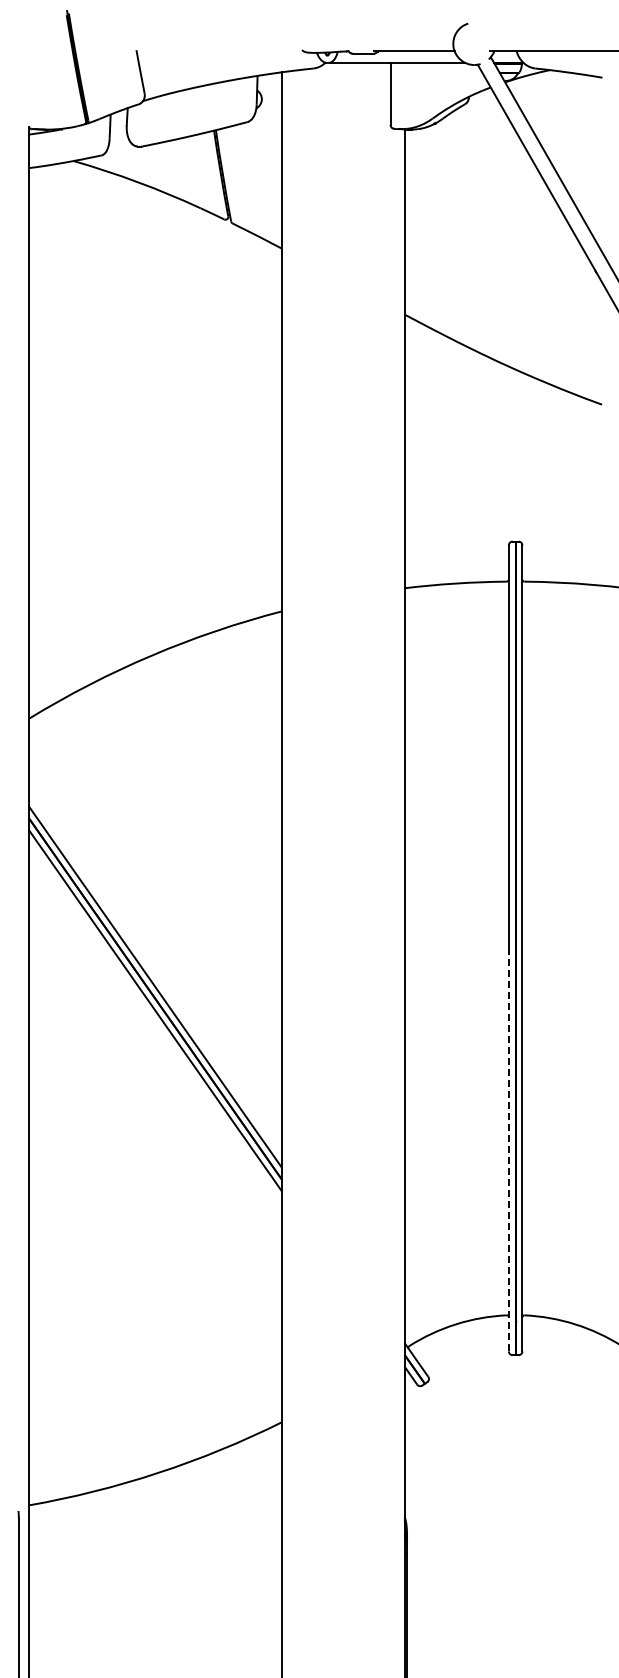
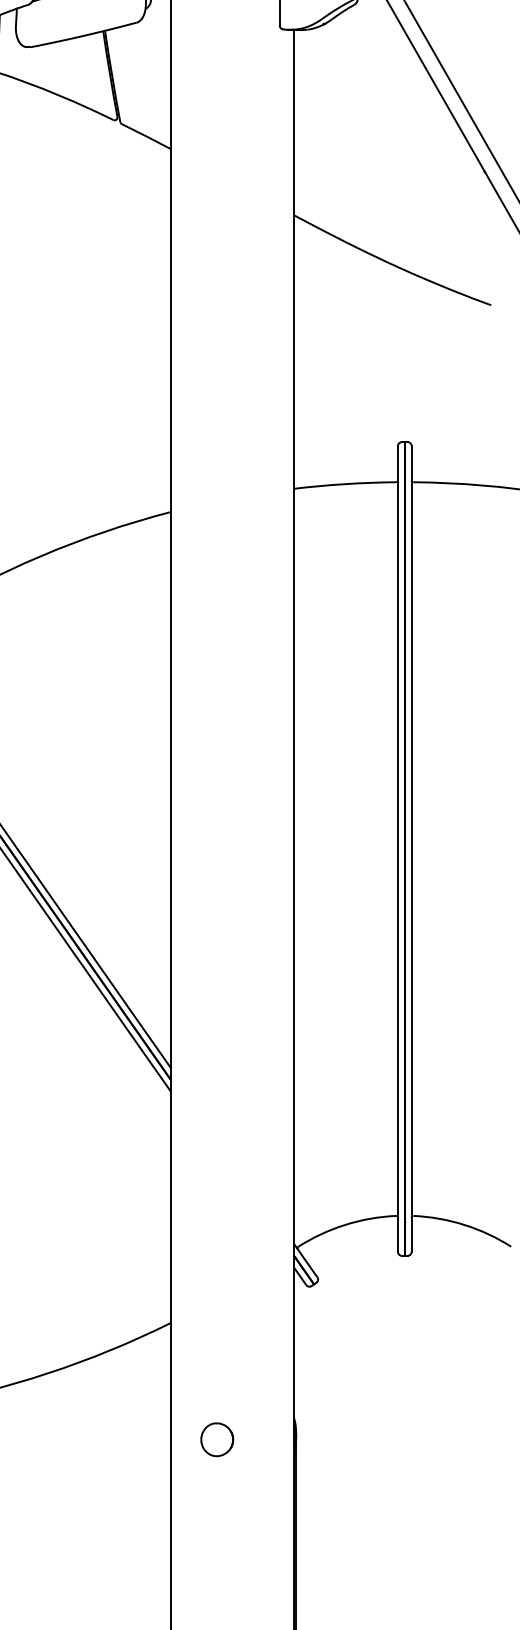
line: (508, 1149) -> (397, 1050), dashed -> solid
part: (327, 1538) -> (216, 1439), added

